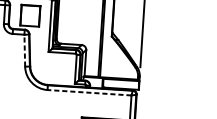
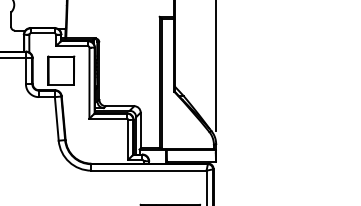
line: (24, 50) -> (56, 118), dashed -> solid
line: (89, 92) -> (149, 170), dashed -> solid

